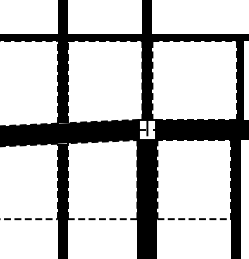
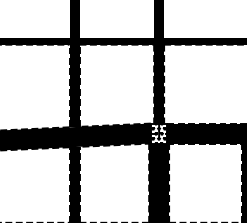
hatch: (147, 129) -> (159, 133), added

